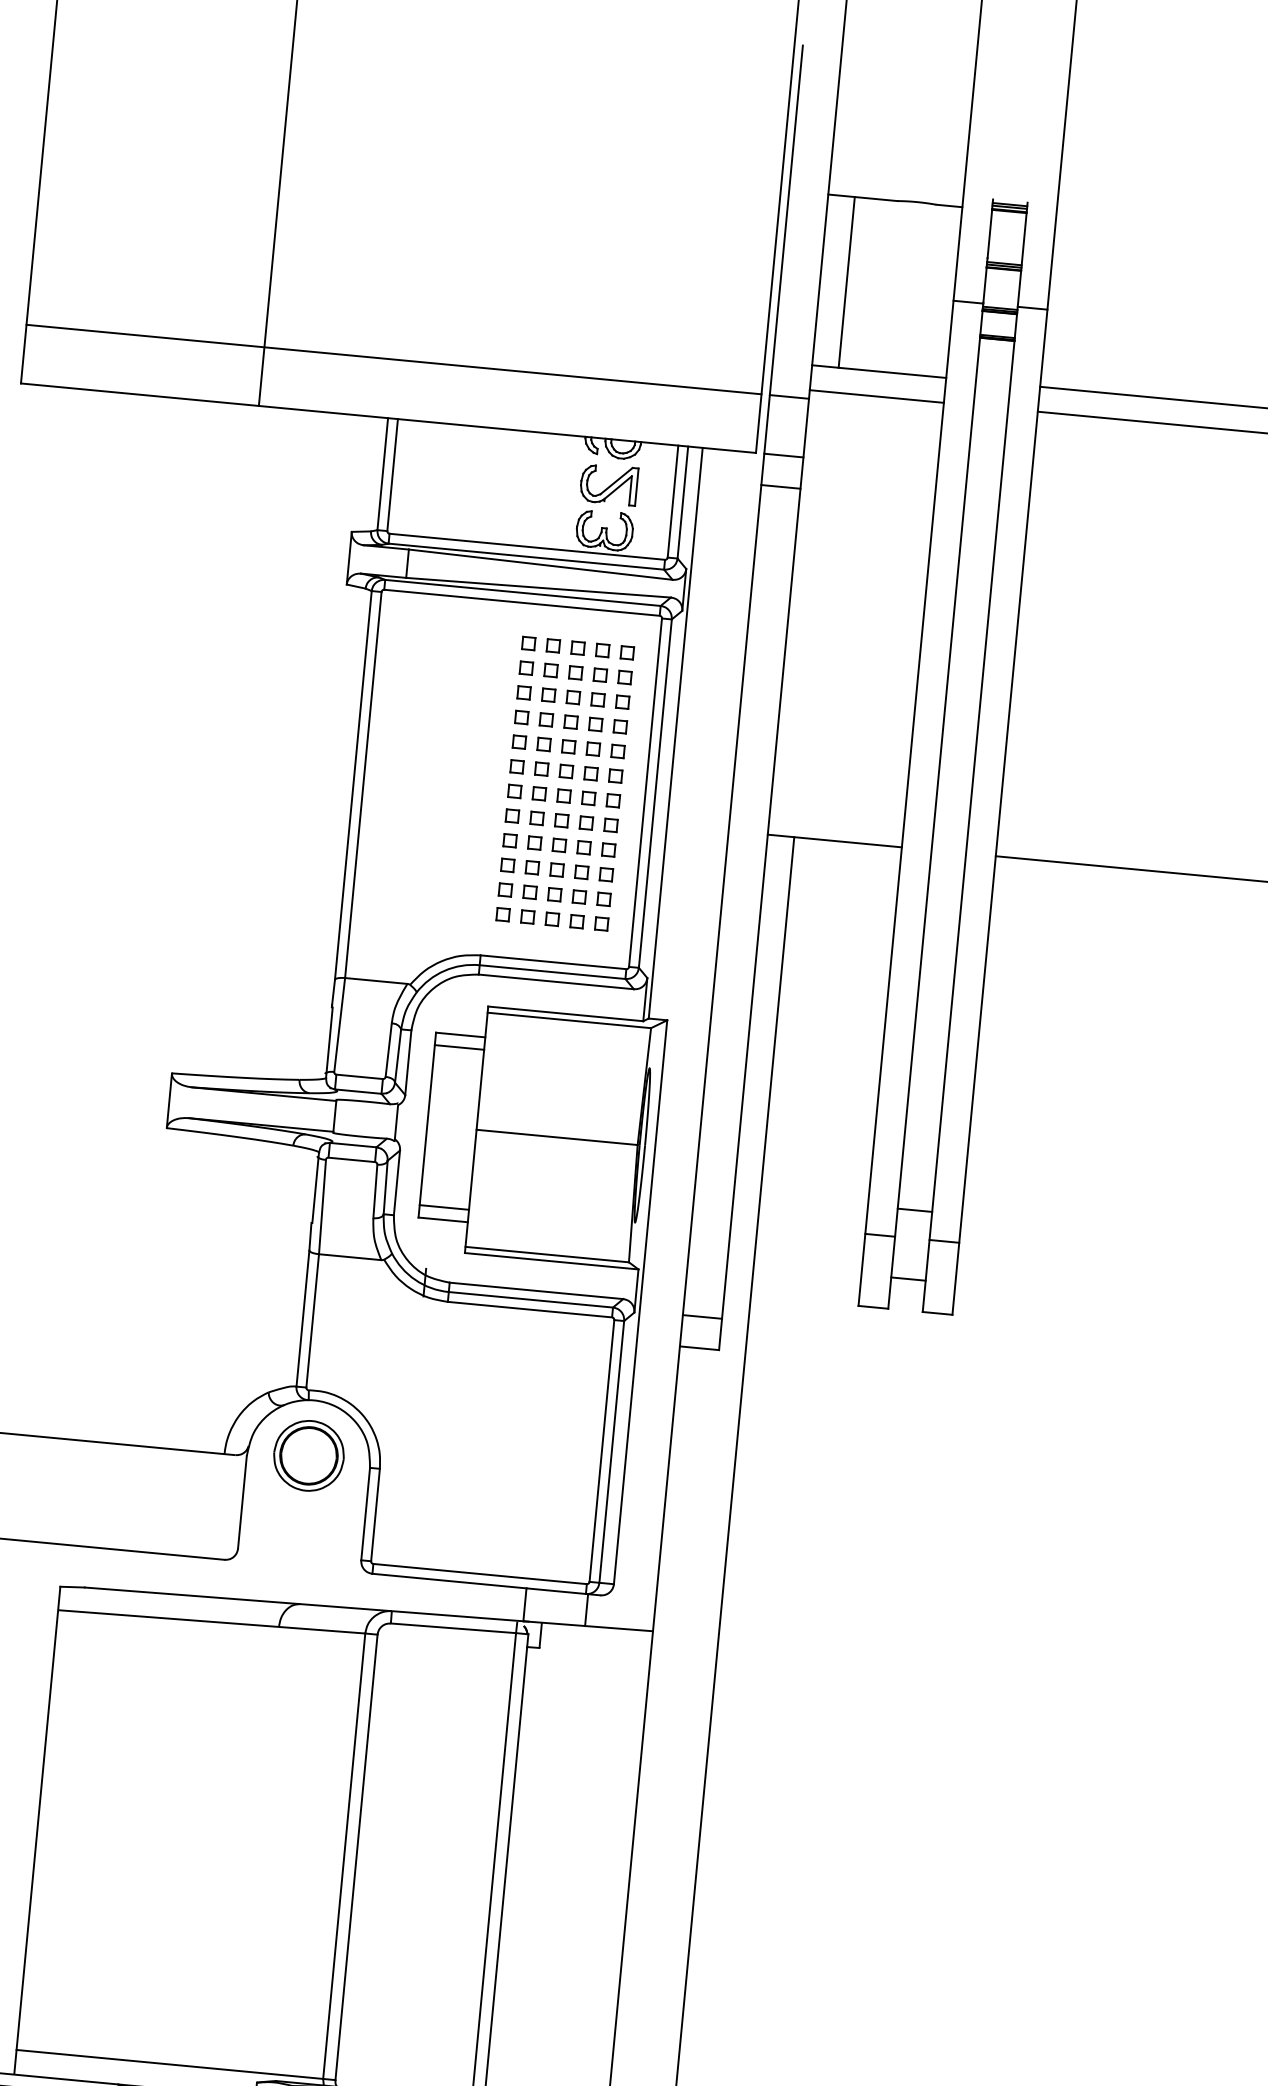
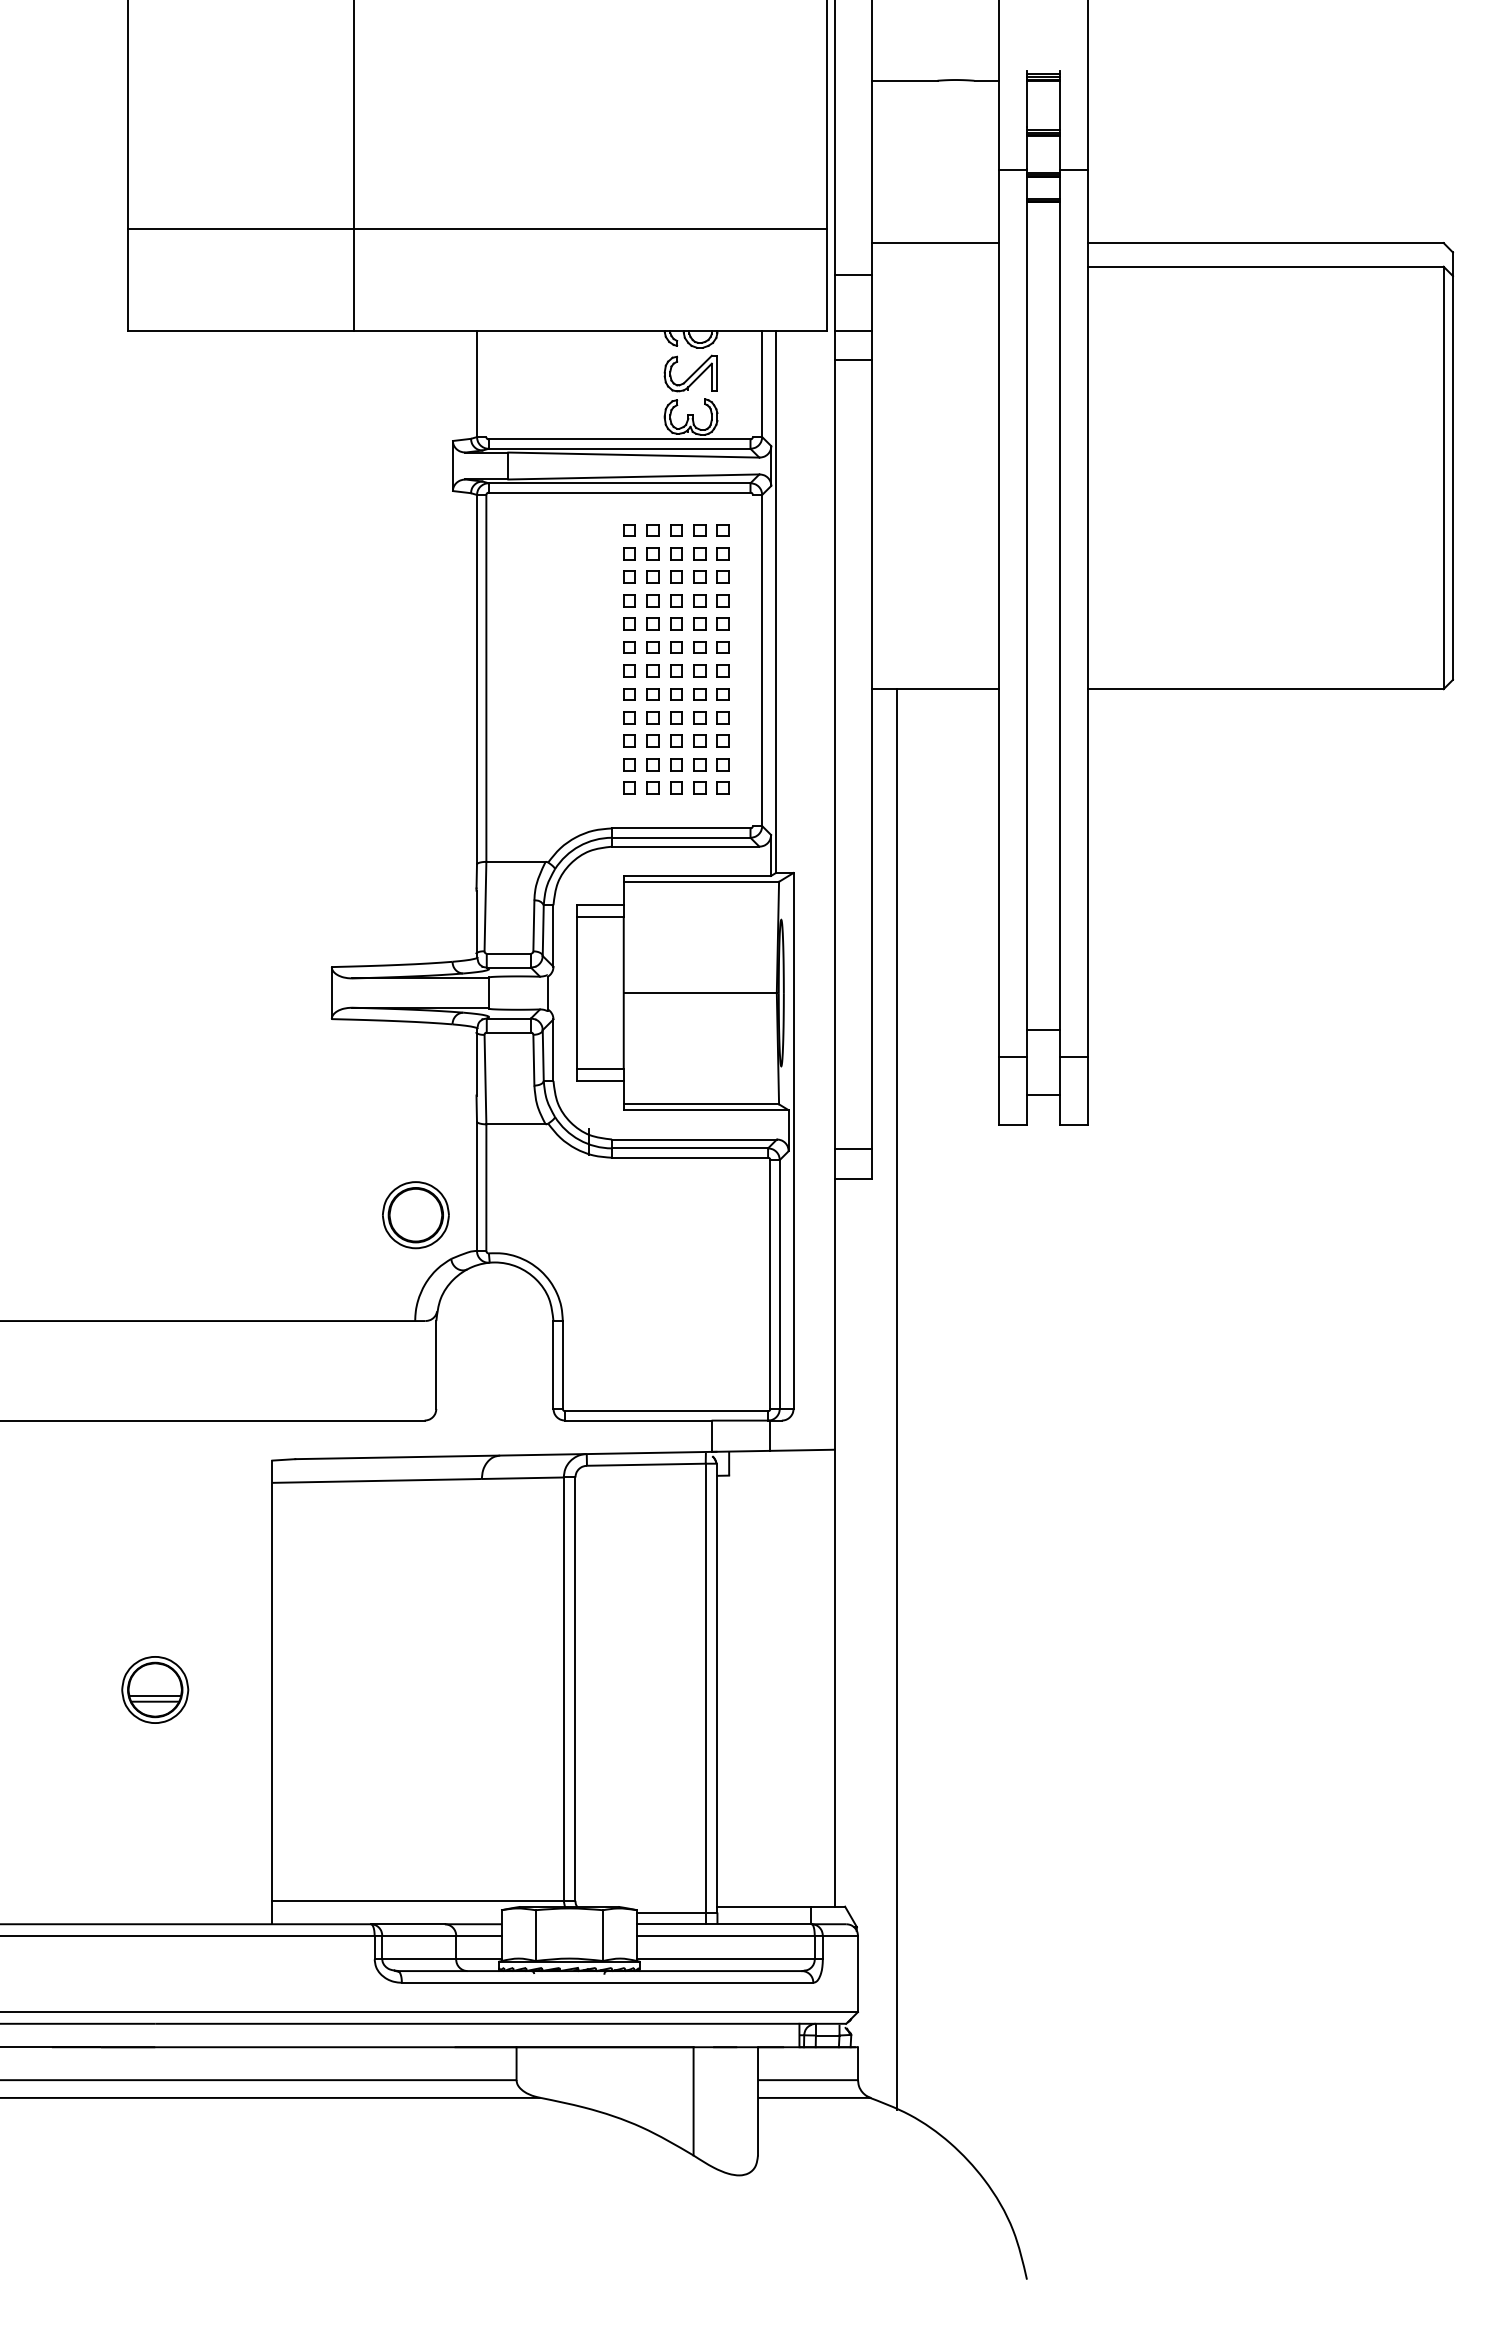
line: (846, 281) -> (896, 161), removed
line: (394, 359) -> (477, 228), moved
line: (876, 396) -> (935, 266), removed
line: (392, 474) -> (486, 383), removed
line: (672, 501) -> (752, 383), removed
line: (645, 792) -> (752, 660), removed
part: (308, 1456) -> (415, 1215), moved

